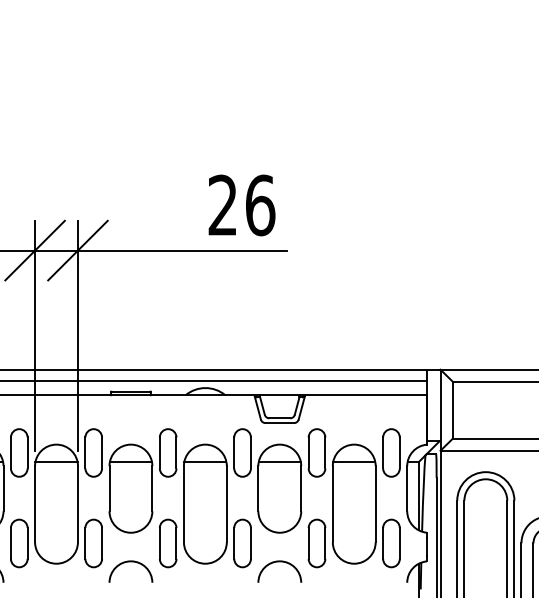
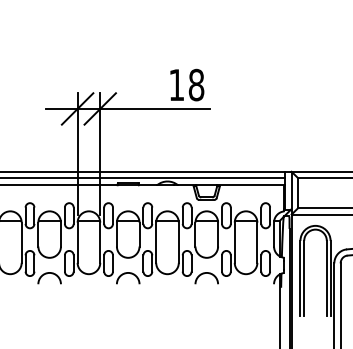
text: (241, 204) -> (186, 84), 26 -> 18

